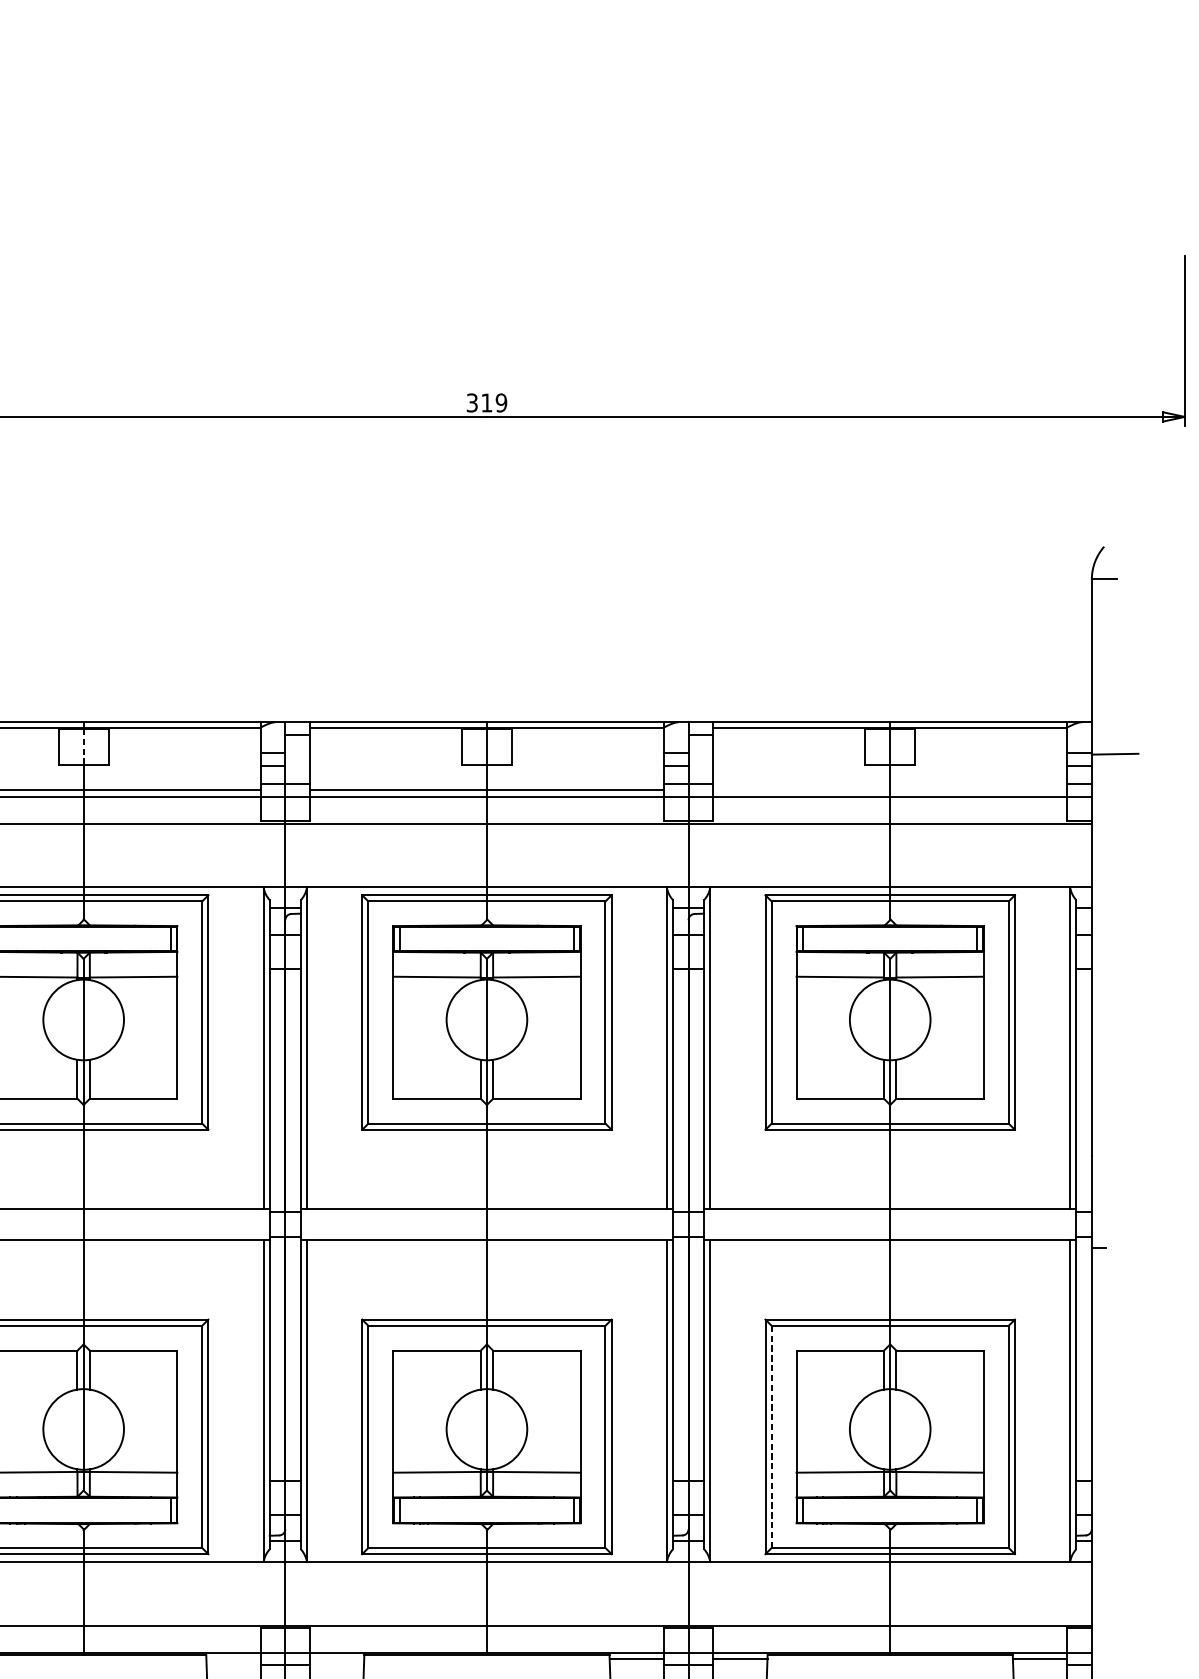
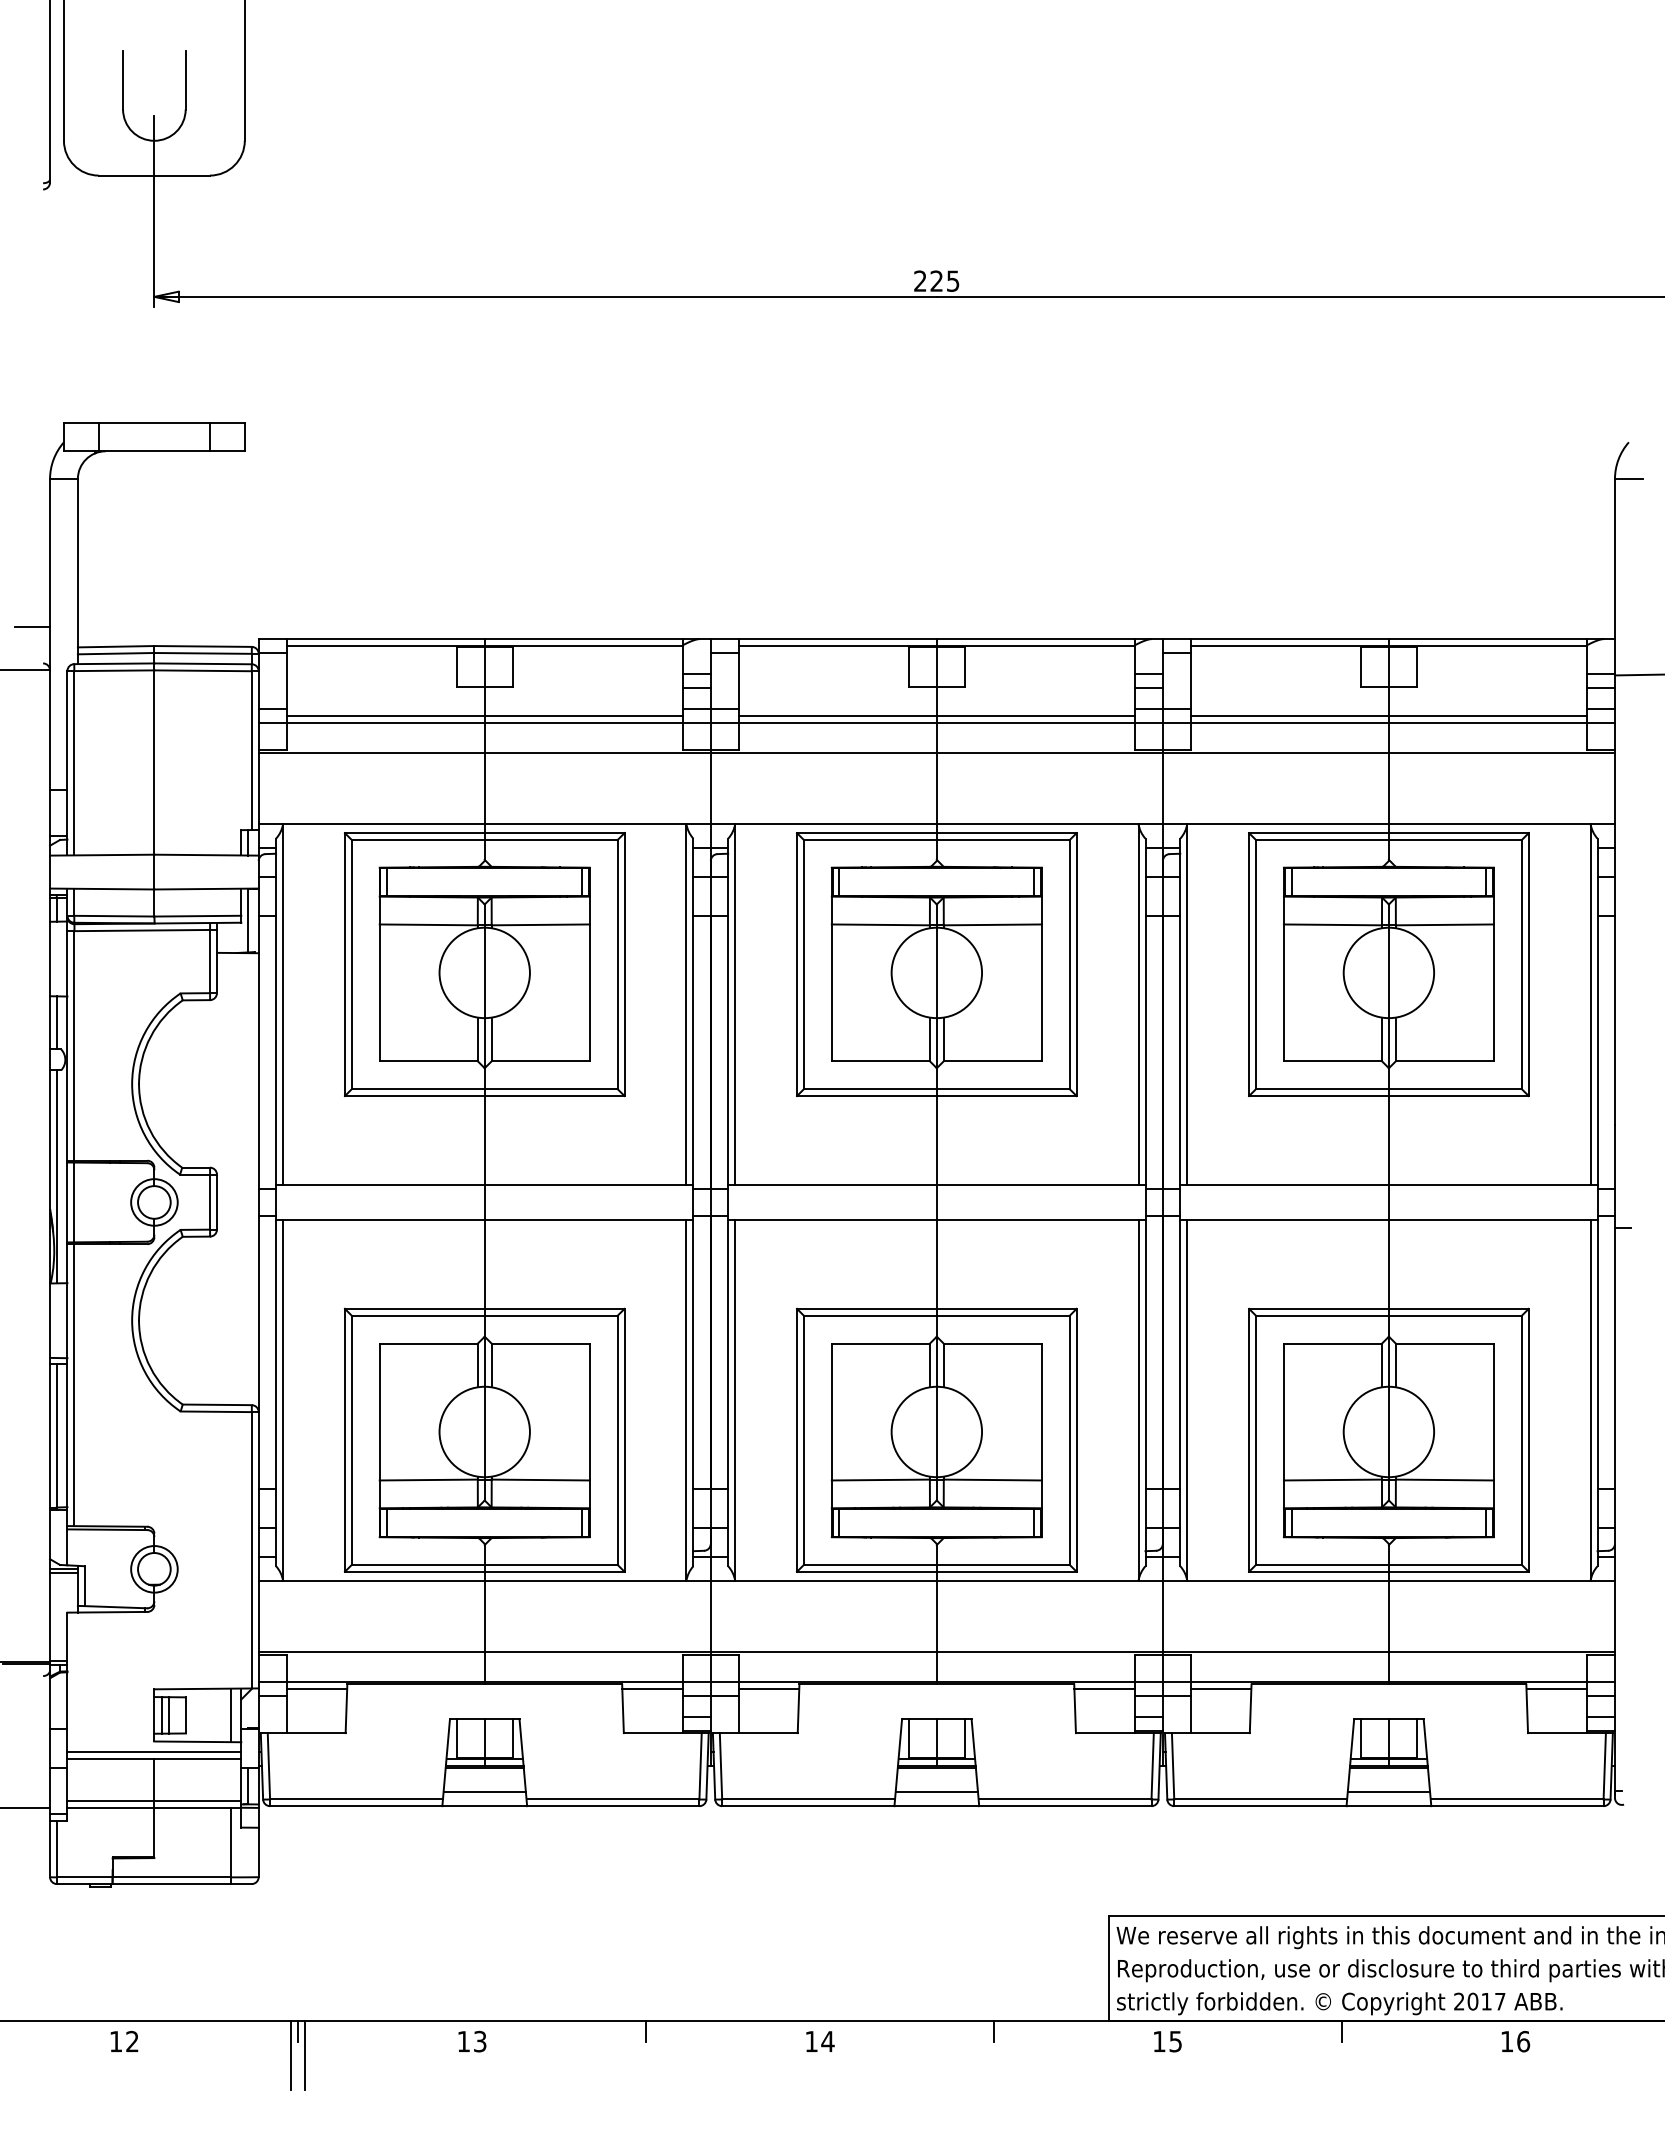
text: (486, 402) -> (936, 280), 319 -> 225
line: (83, 746) -> (484, 666), dashed -> solid
line: (889, 790) -> (1388, 715), added
line: (772, 1436) -> (1256, 1439), dashed -> solid
line: (233, 1659) -> (652, 1689), added
line: (336, 1659) -> (768, 1689), added

